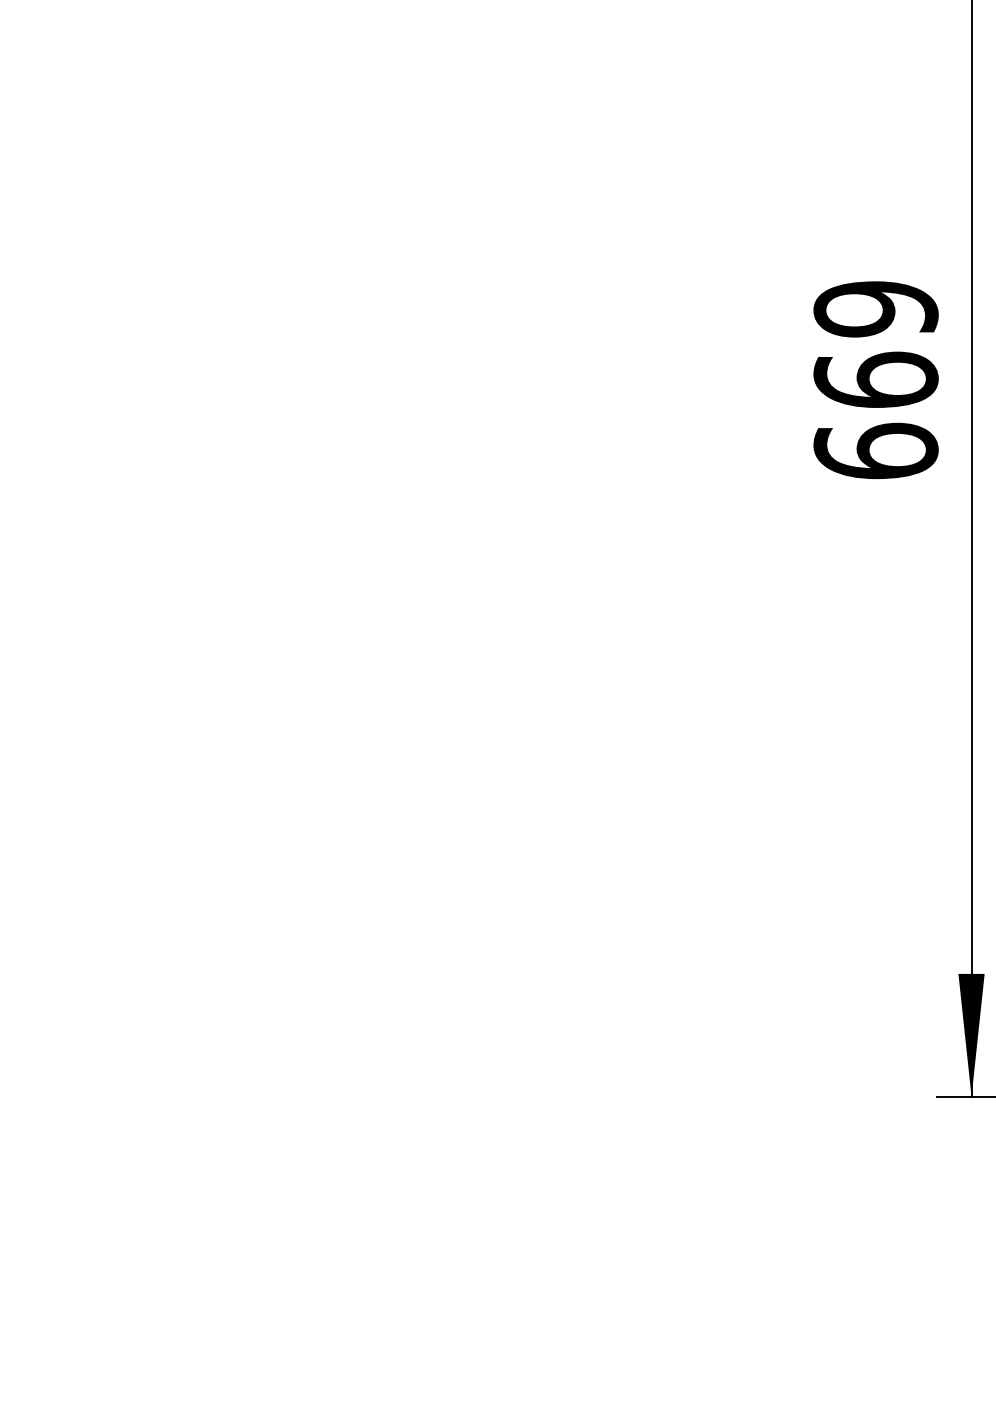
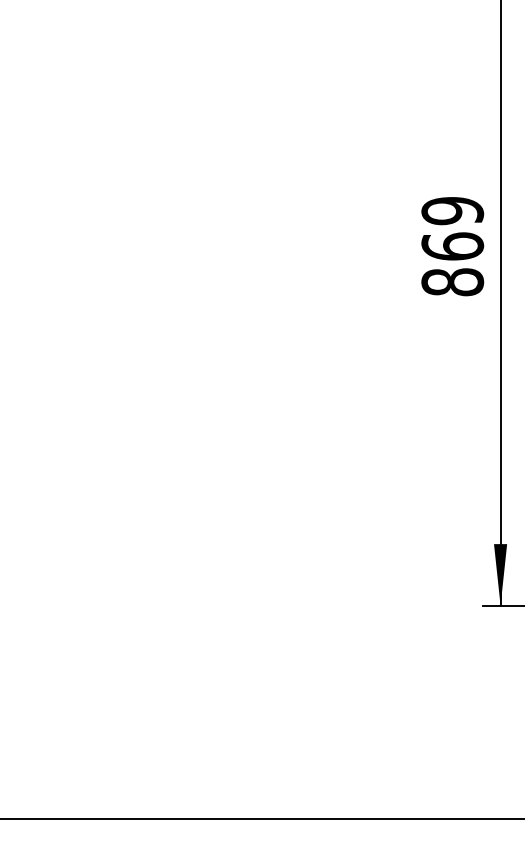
text: (875, 451) -> (452, 282), 669 -> 869

